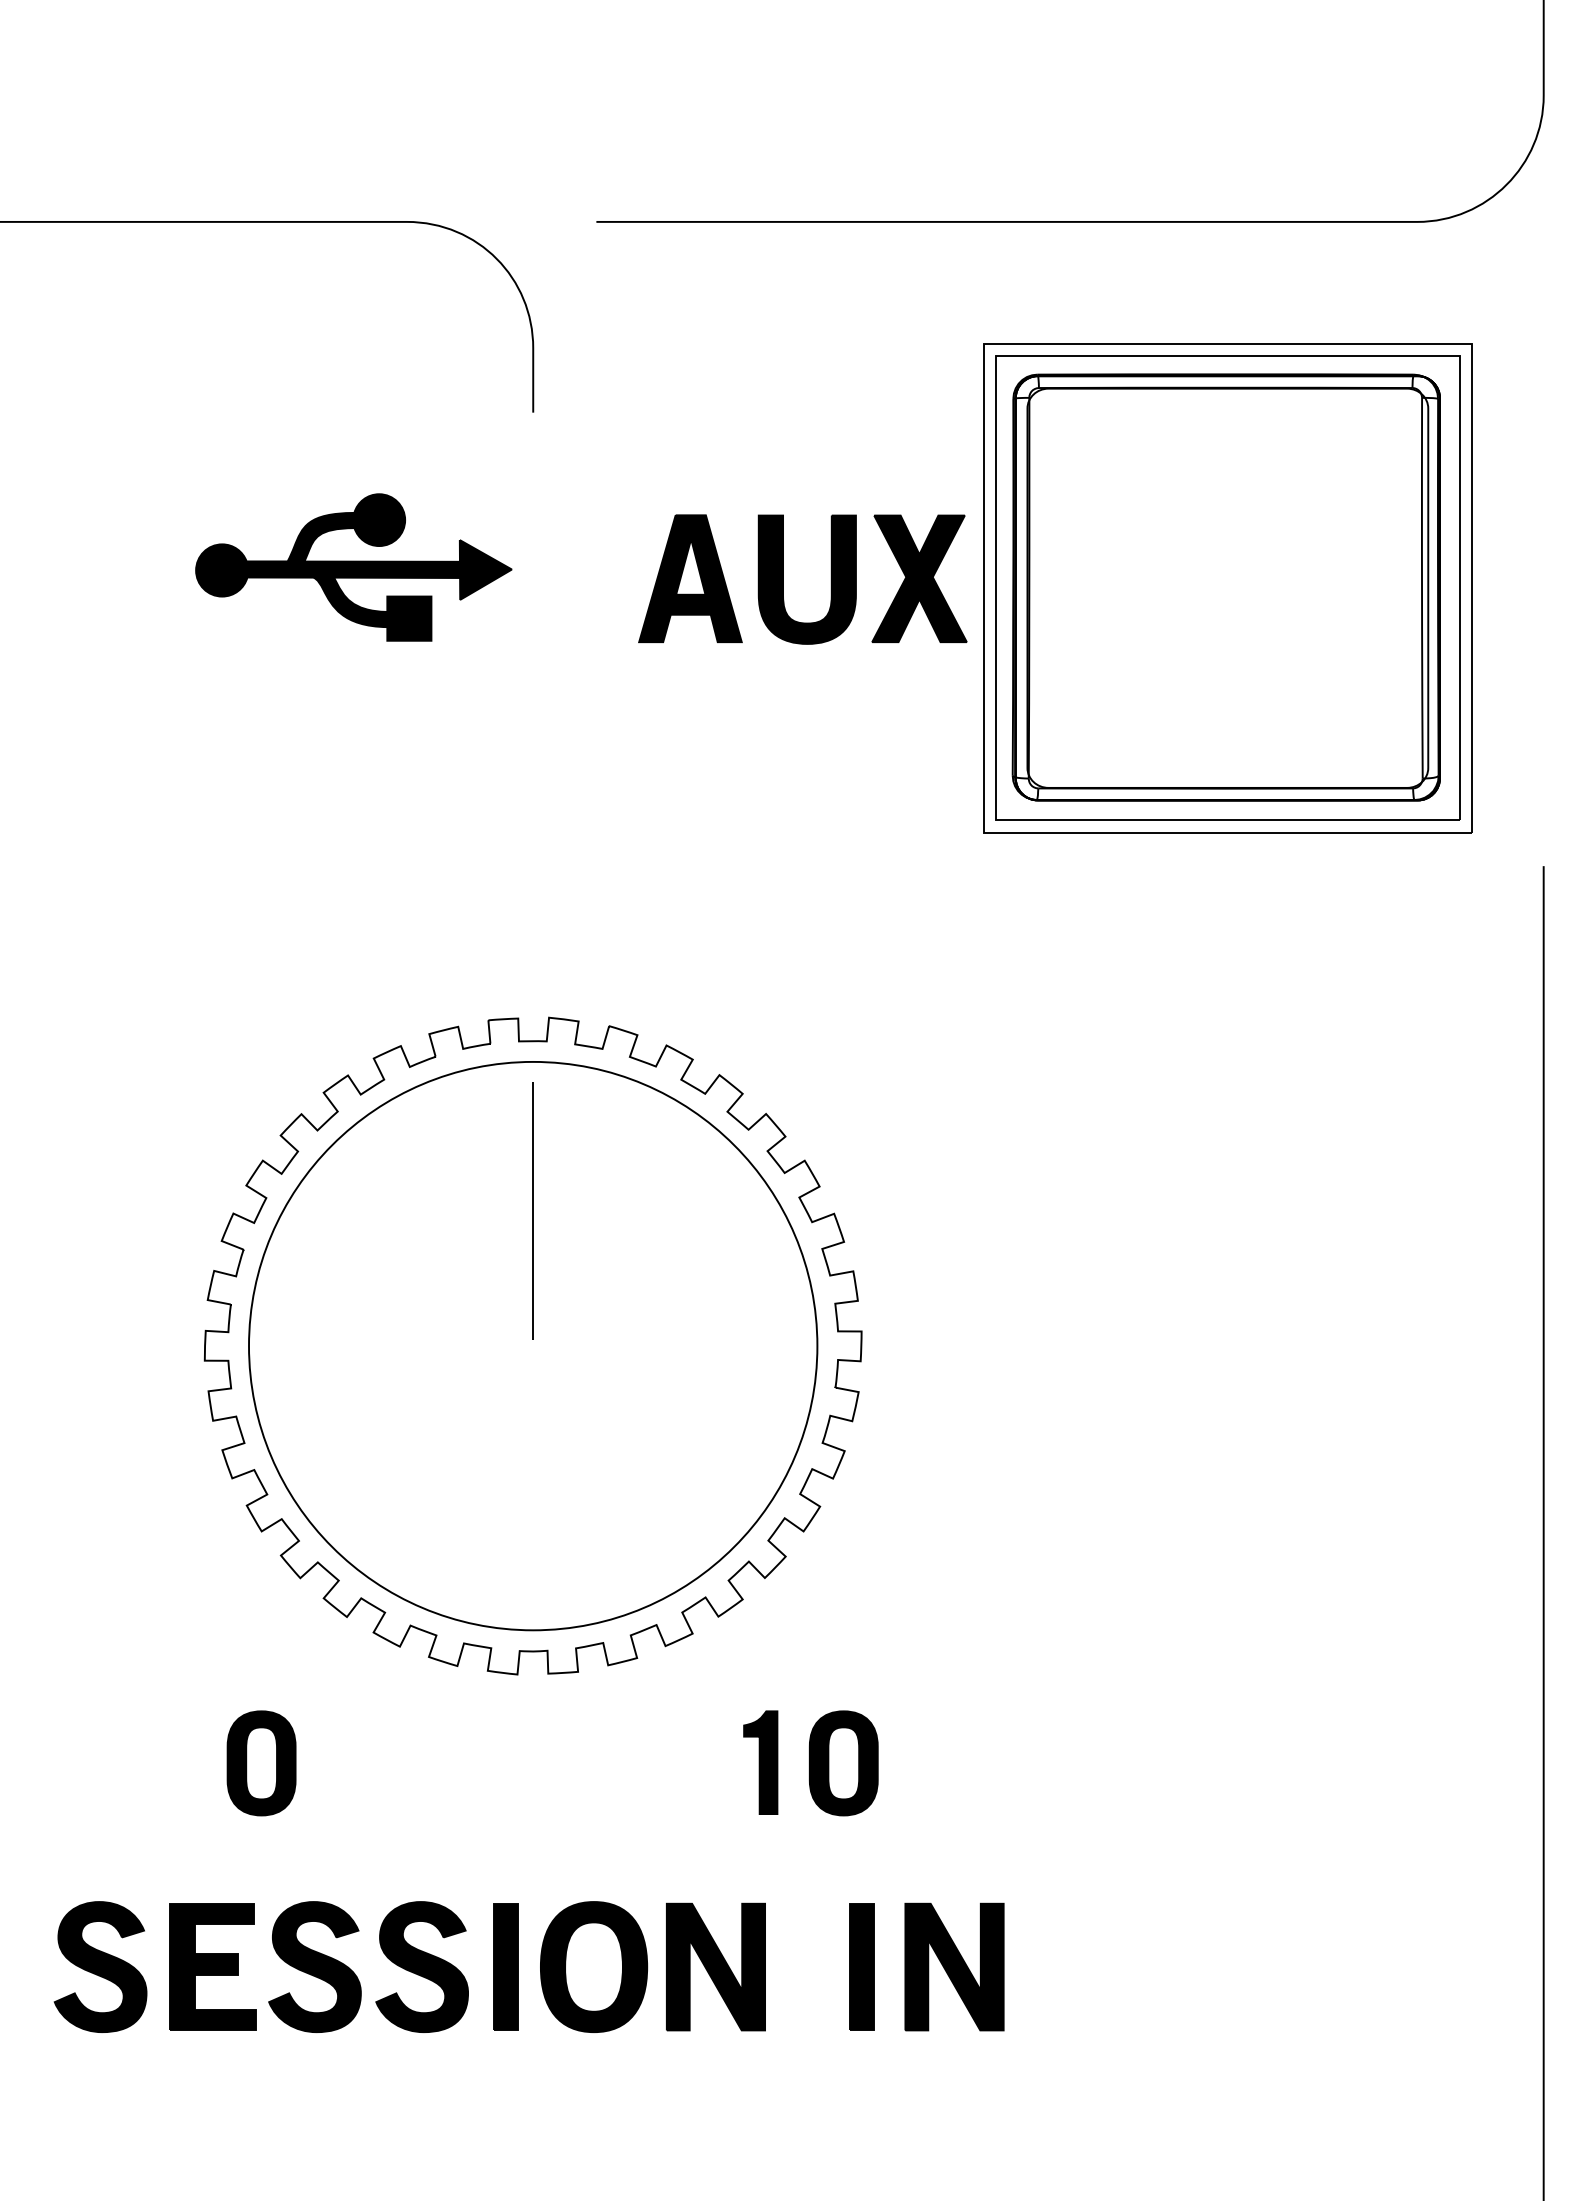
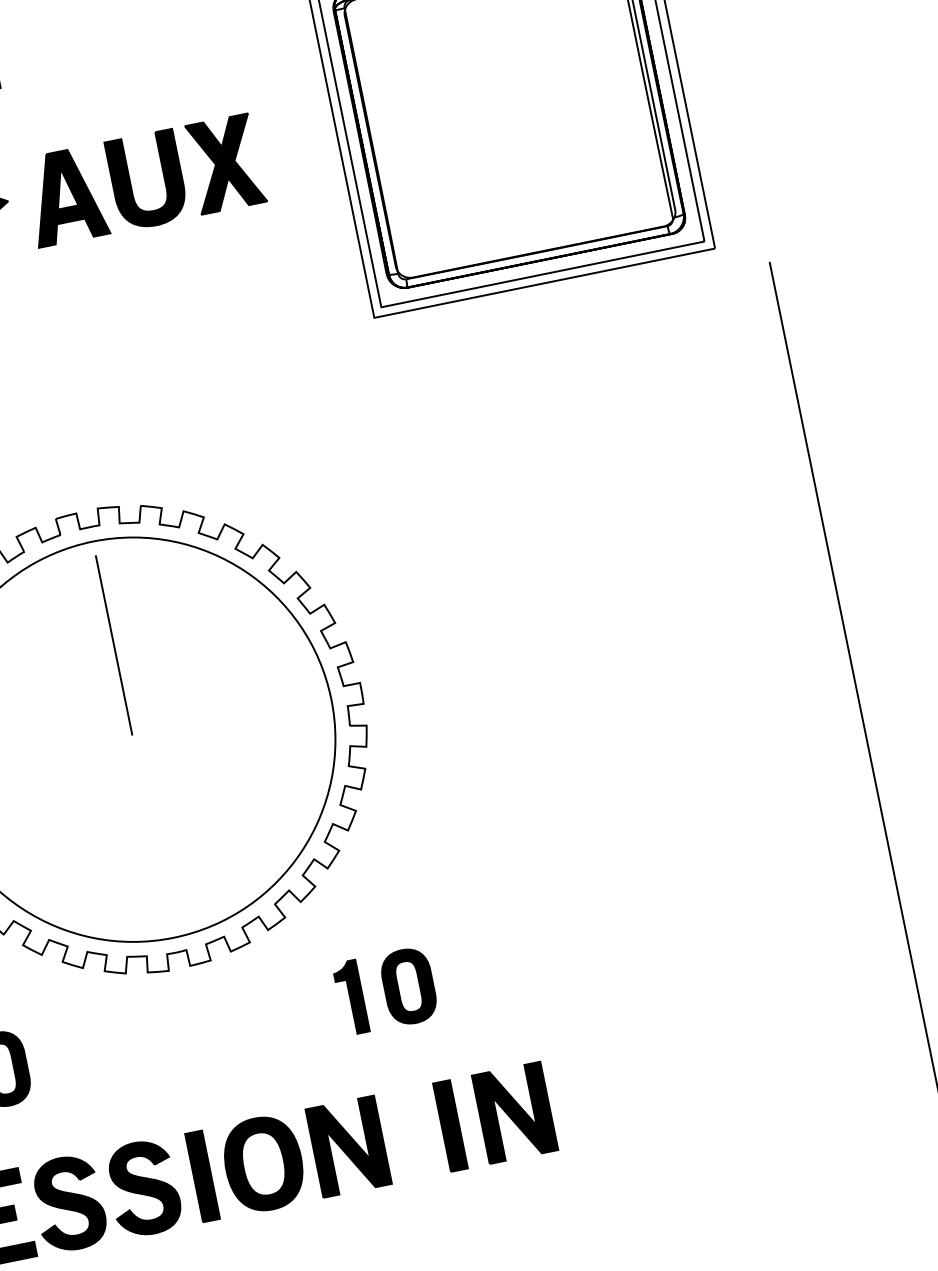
part: (783, 579) -> (130, 183), moved

